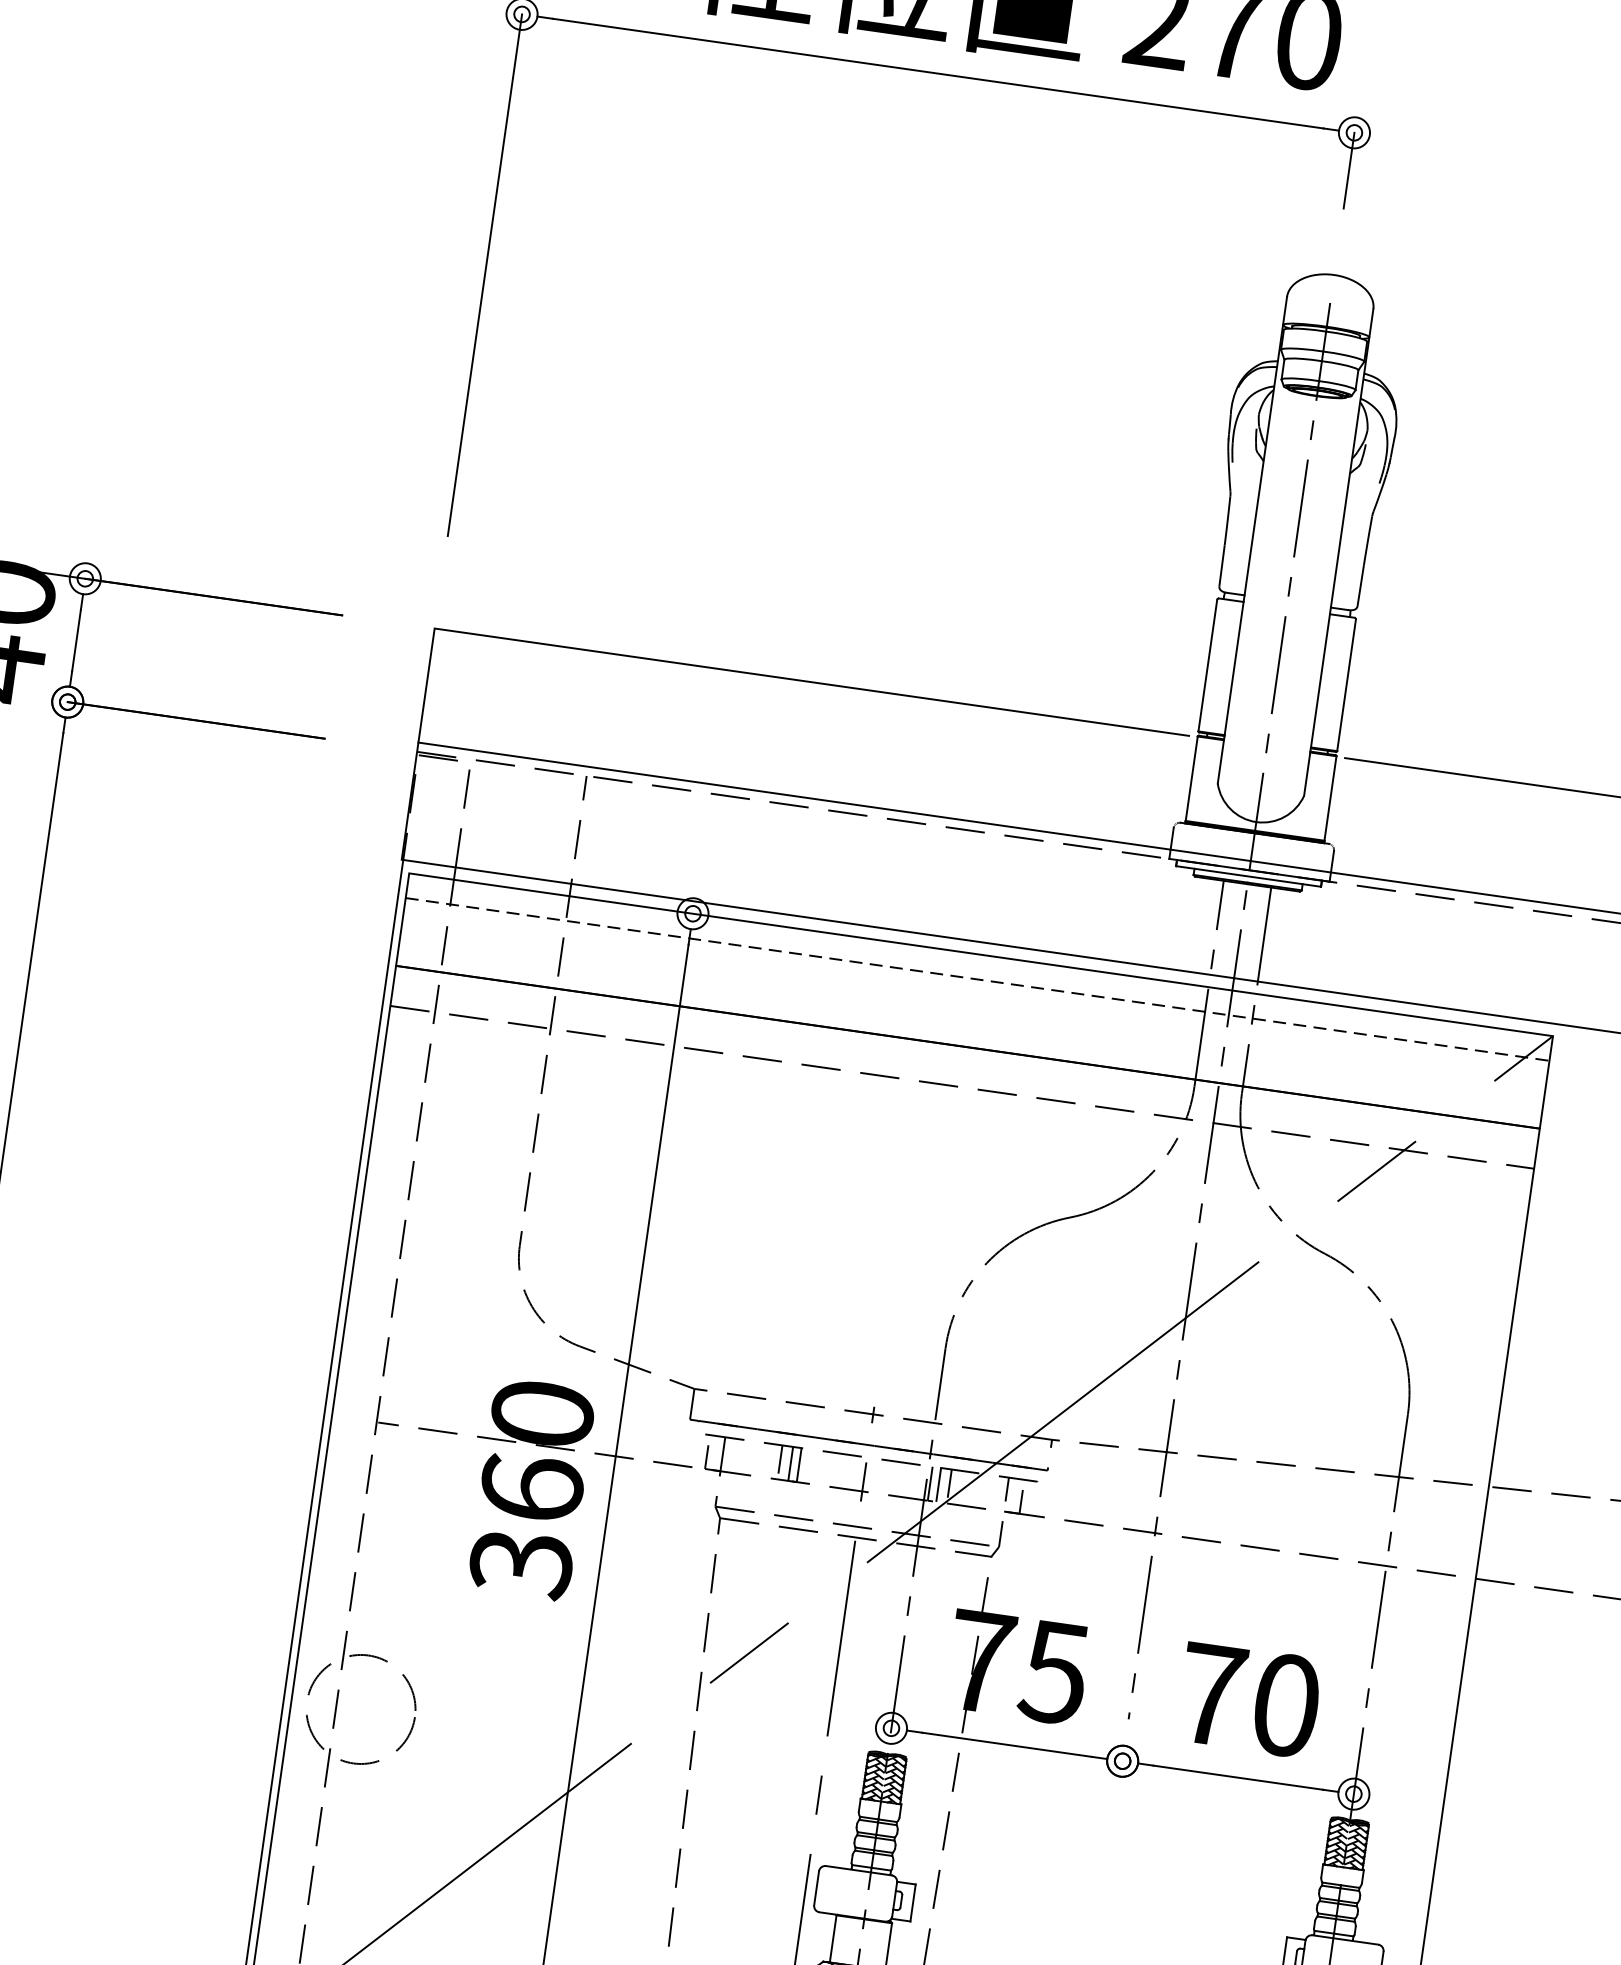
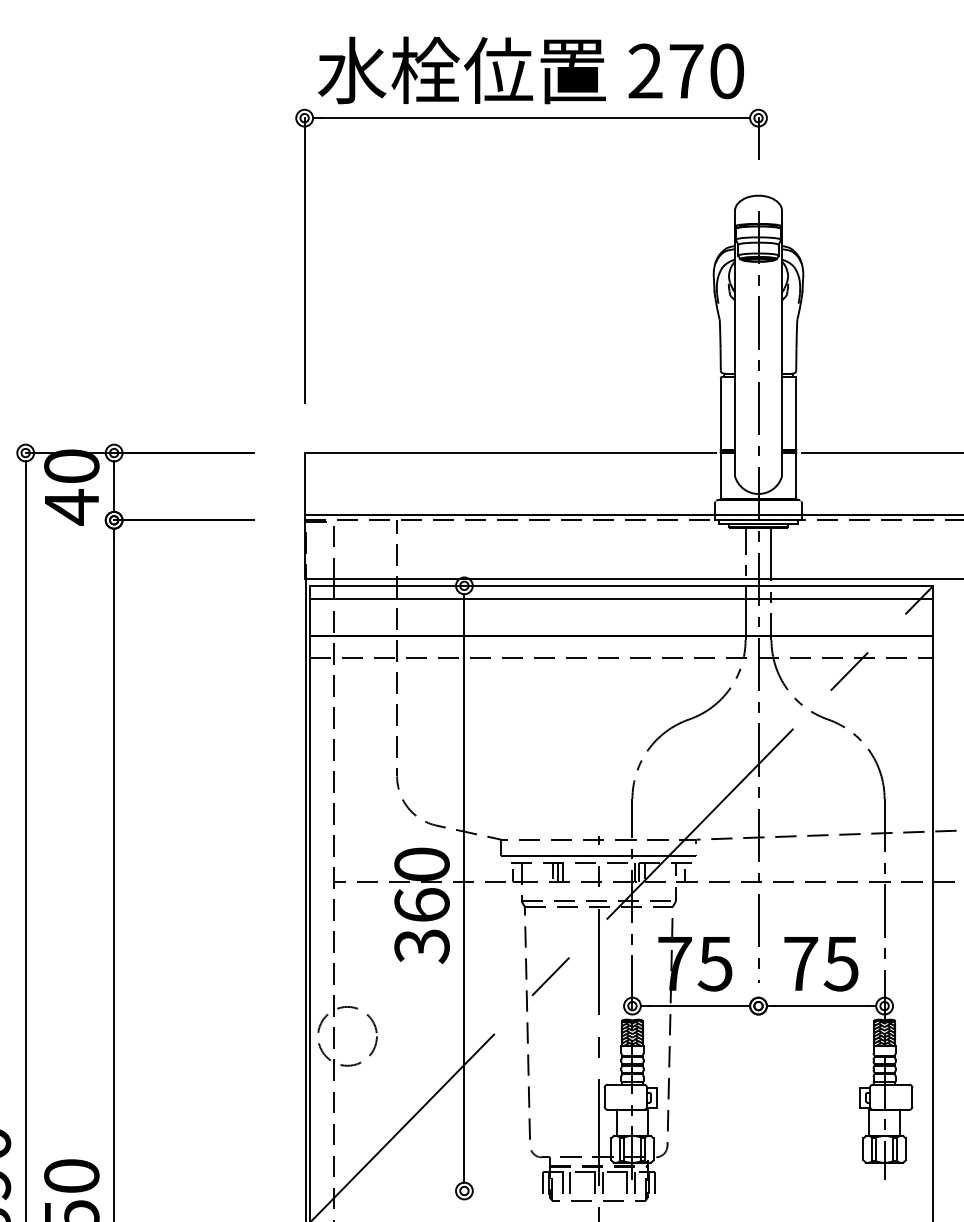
line: (977, 979) -> (621, 599), dashed -> solid
text: (1284, 1704) -> (840, 963), 70 -> 75

